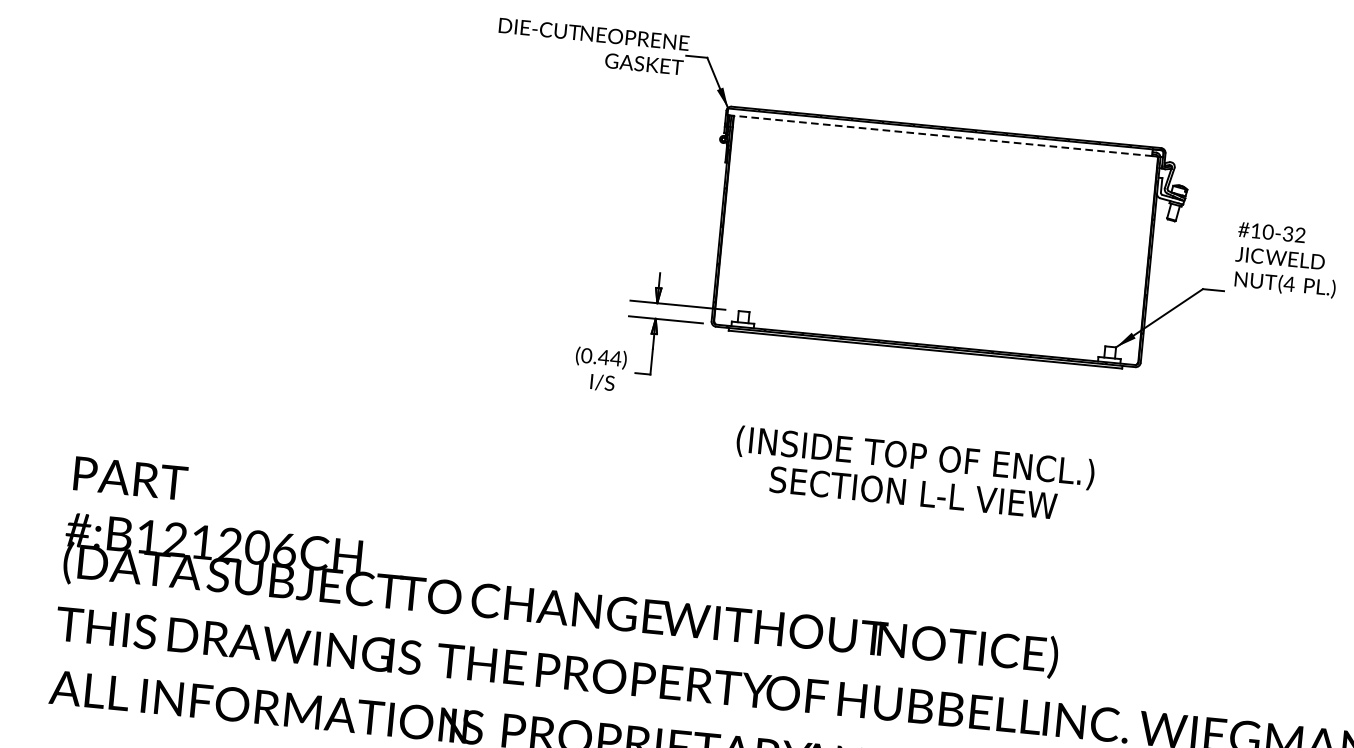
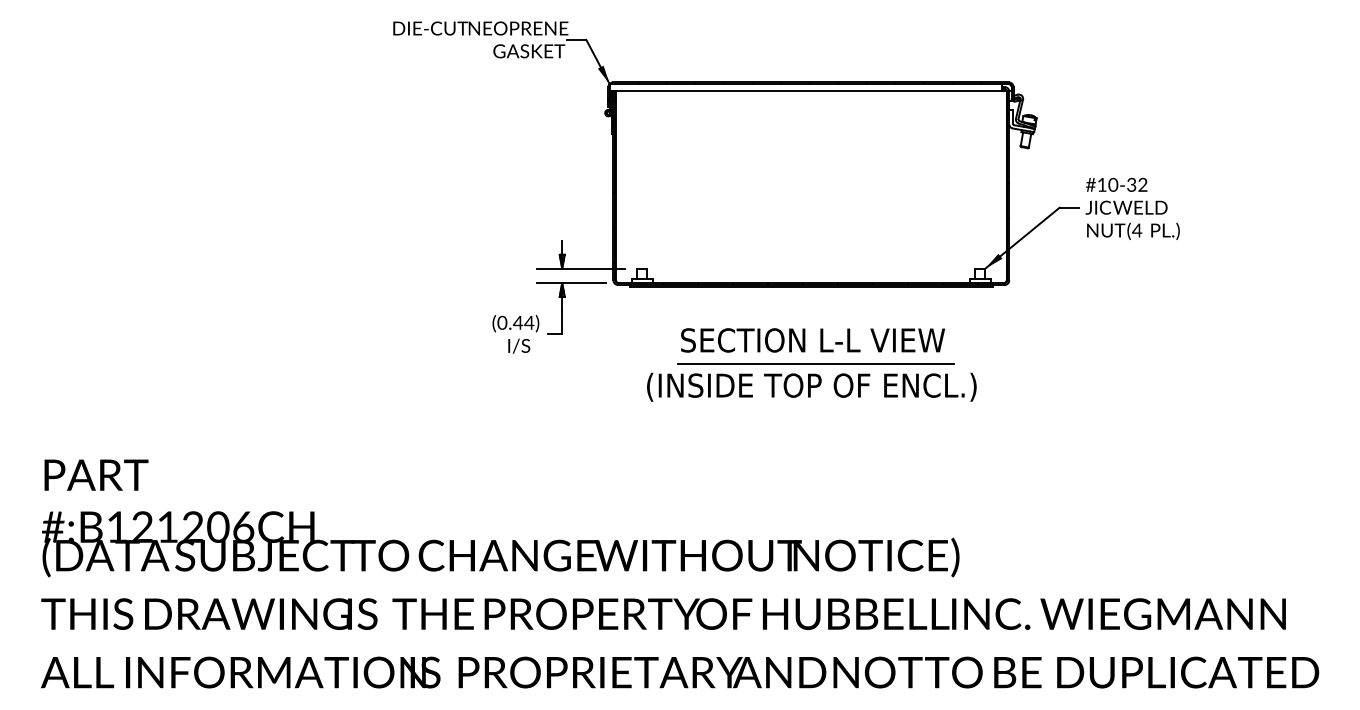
line: (939, 135) -> (805, 90), dashed -> solid
text: (1286, 259) -> (1132, 208), moved
line: (921, 432) -> (815, 363), added
text: (912, 492) -> (812, 340), moved

